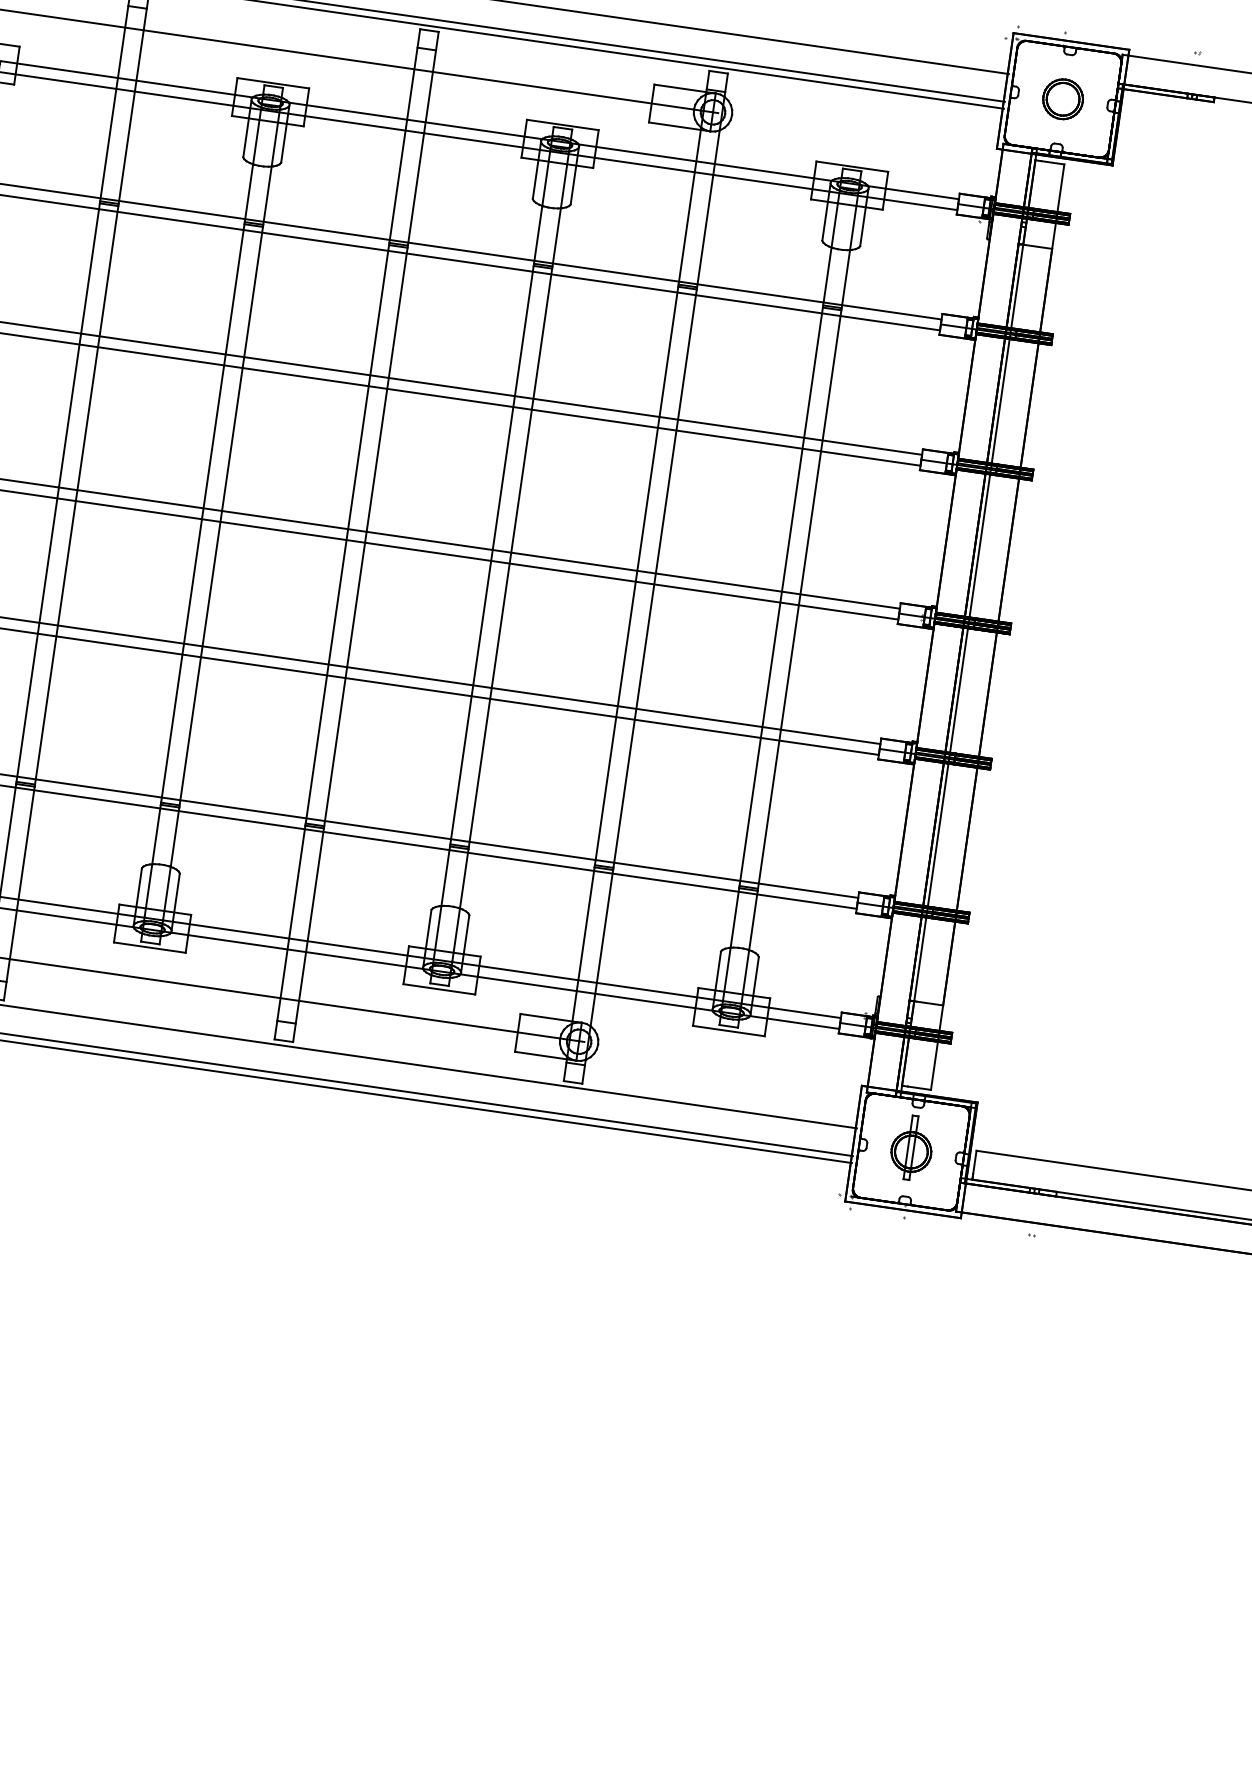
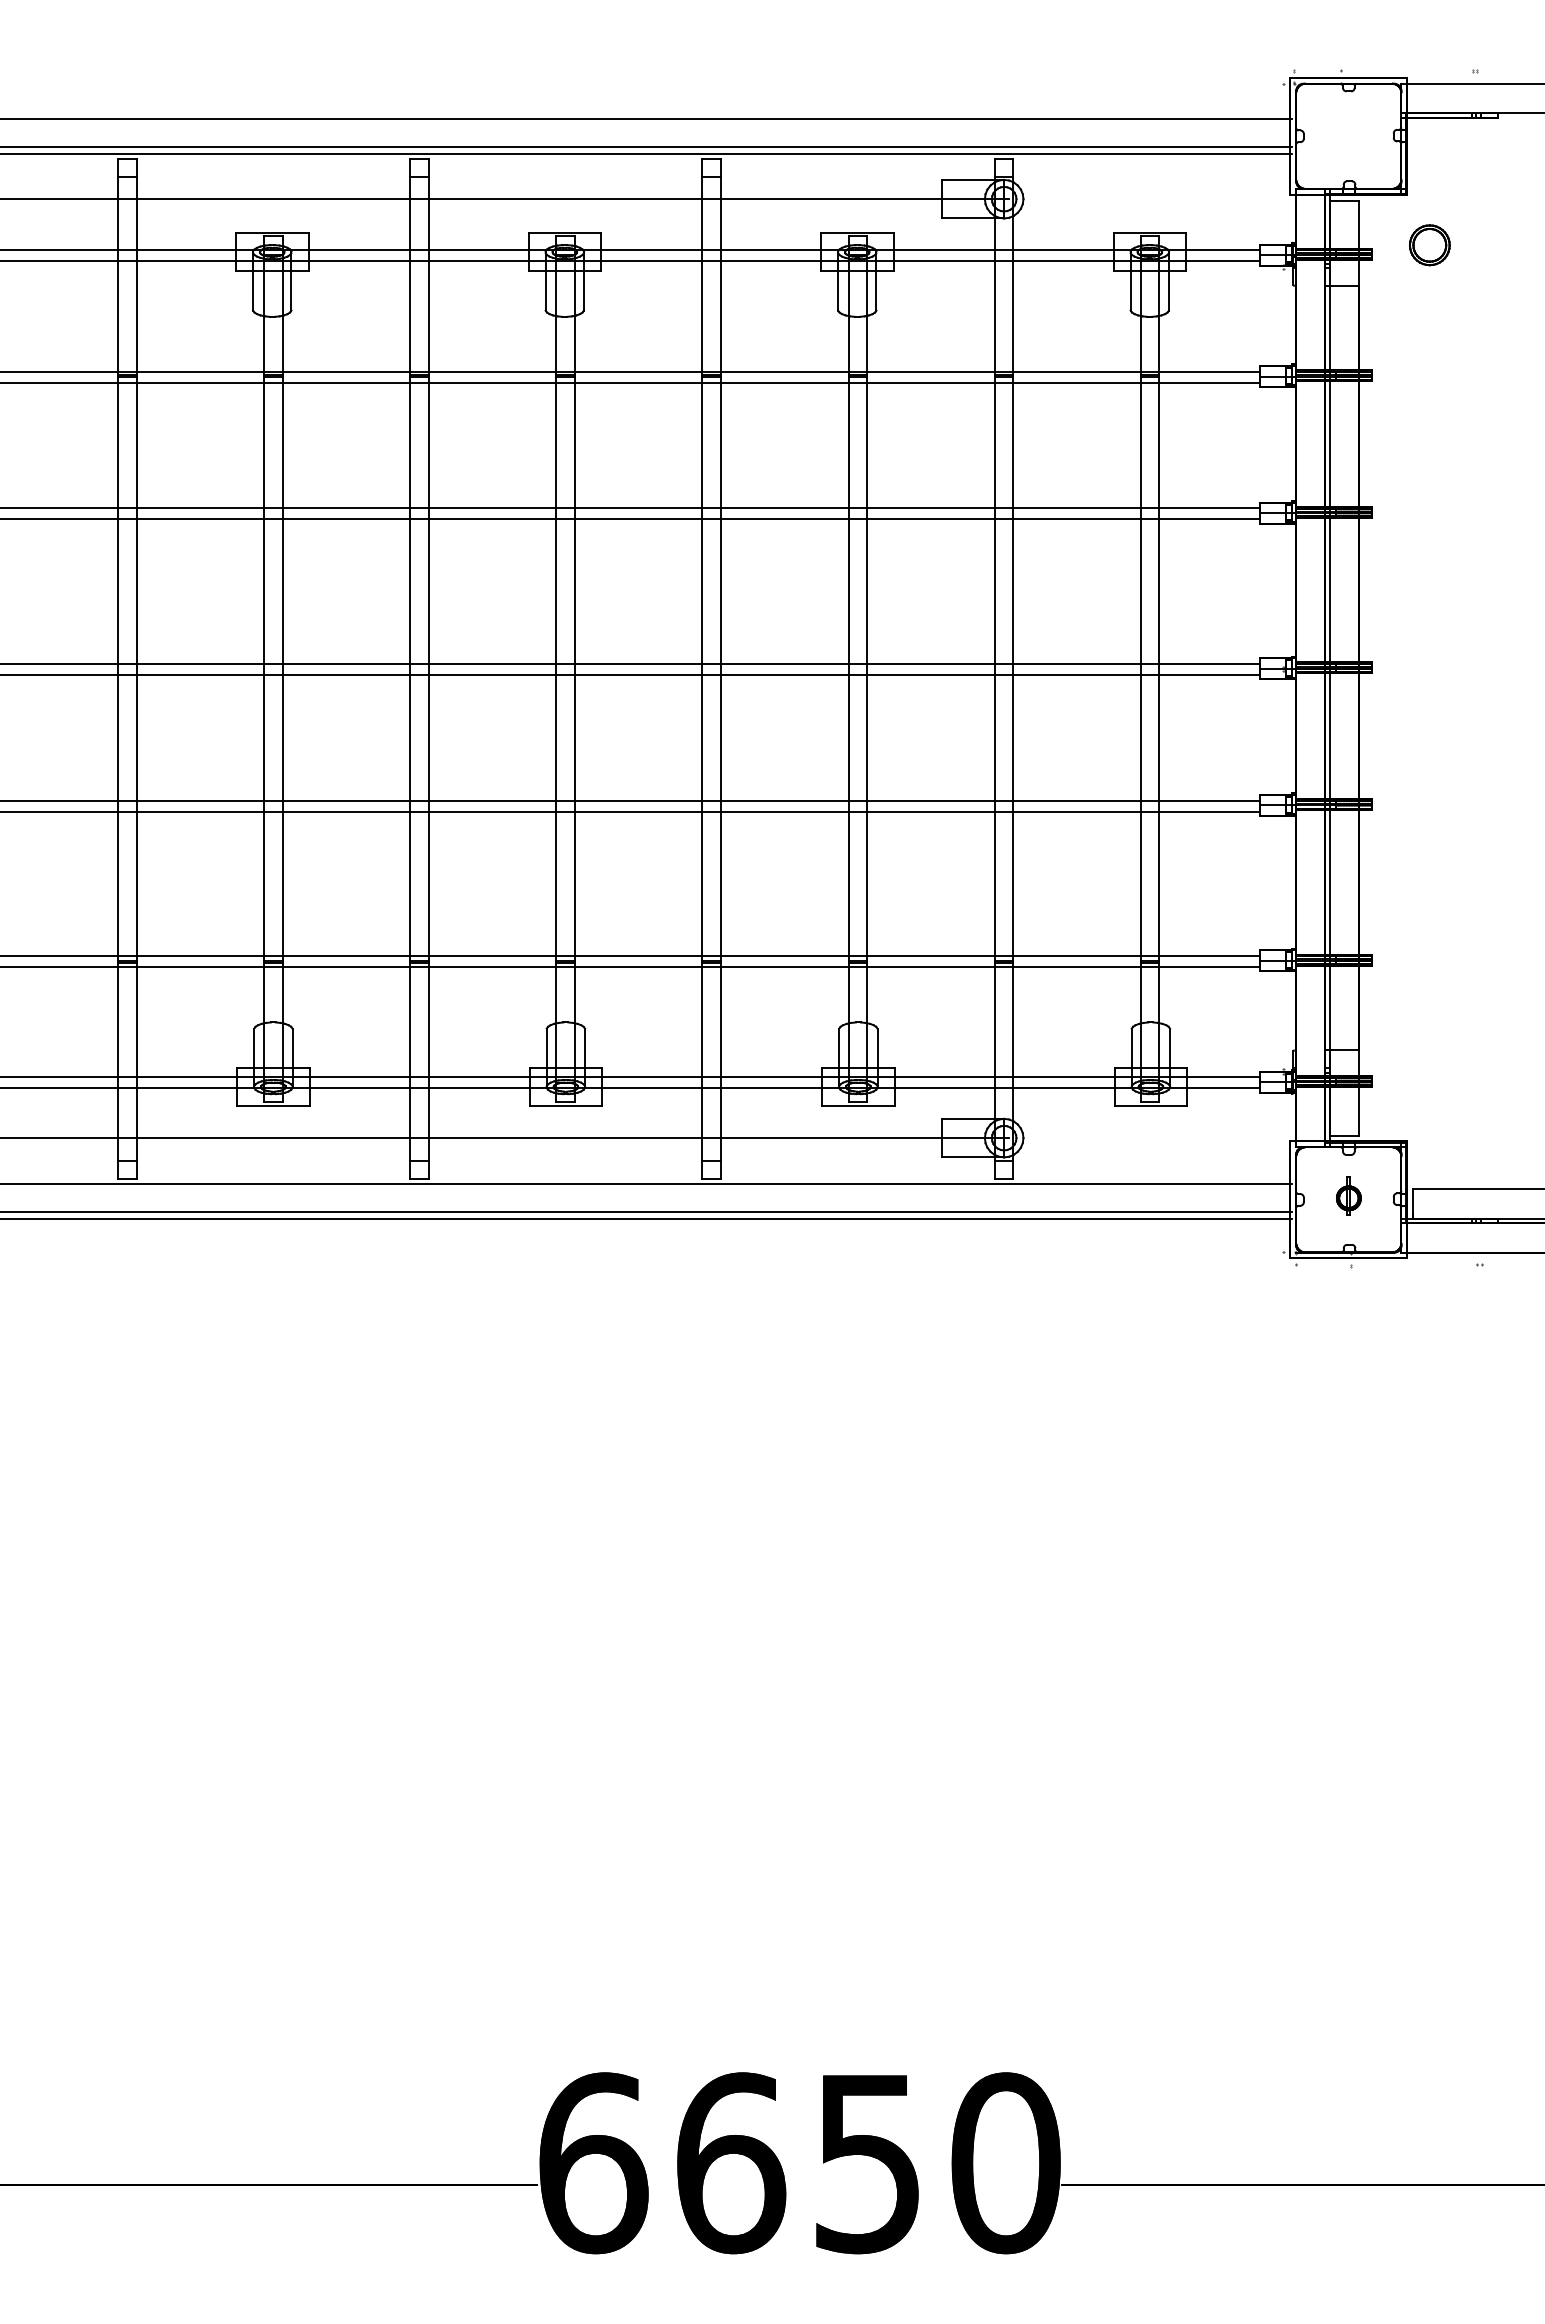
part: (1062, 99) -> (1429, 245), moved
part: (911, 1147) -> (1348, 1195), size x0.6

